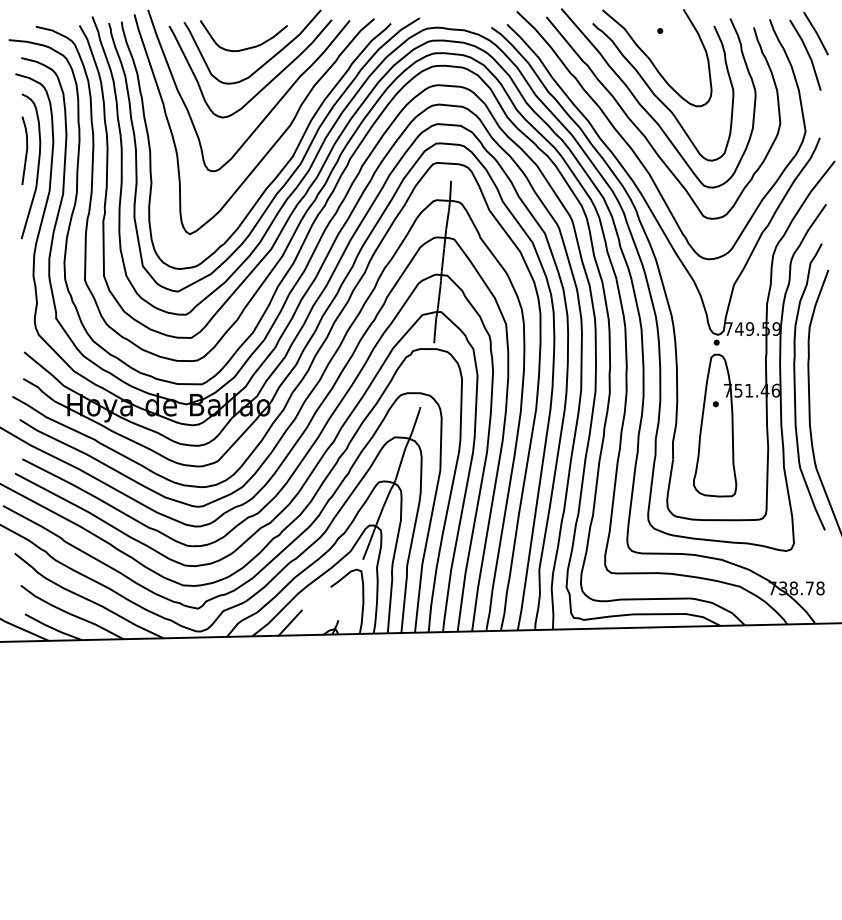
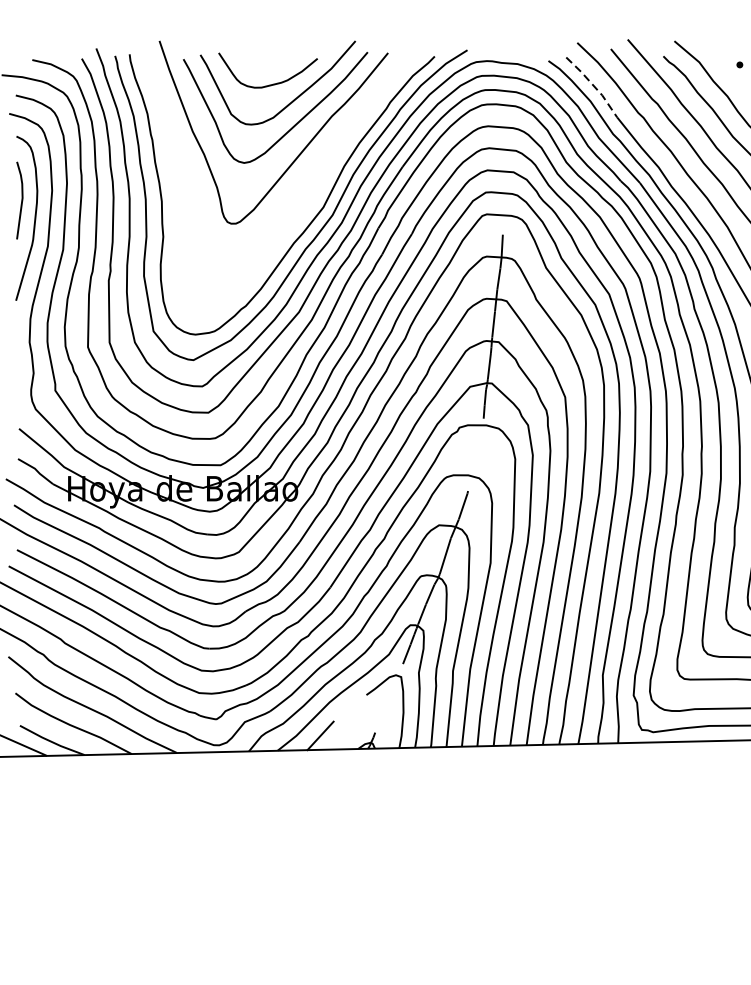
line: (531, 49) -> (593, 85), solid -> dashed
curve: (275, 141) -> (303, 190), removed

